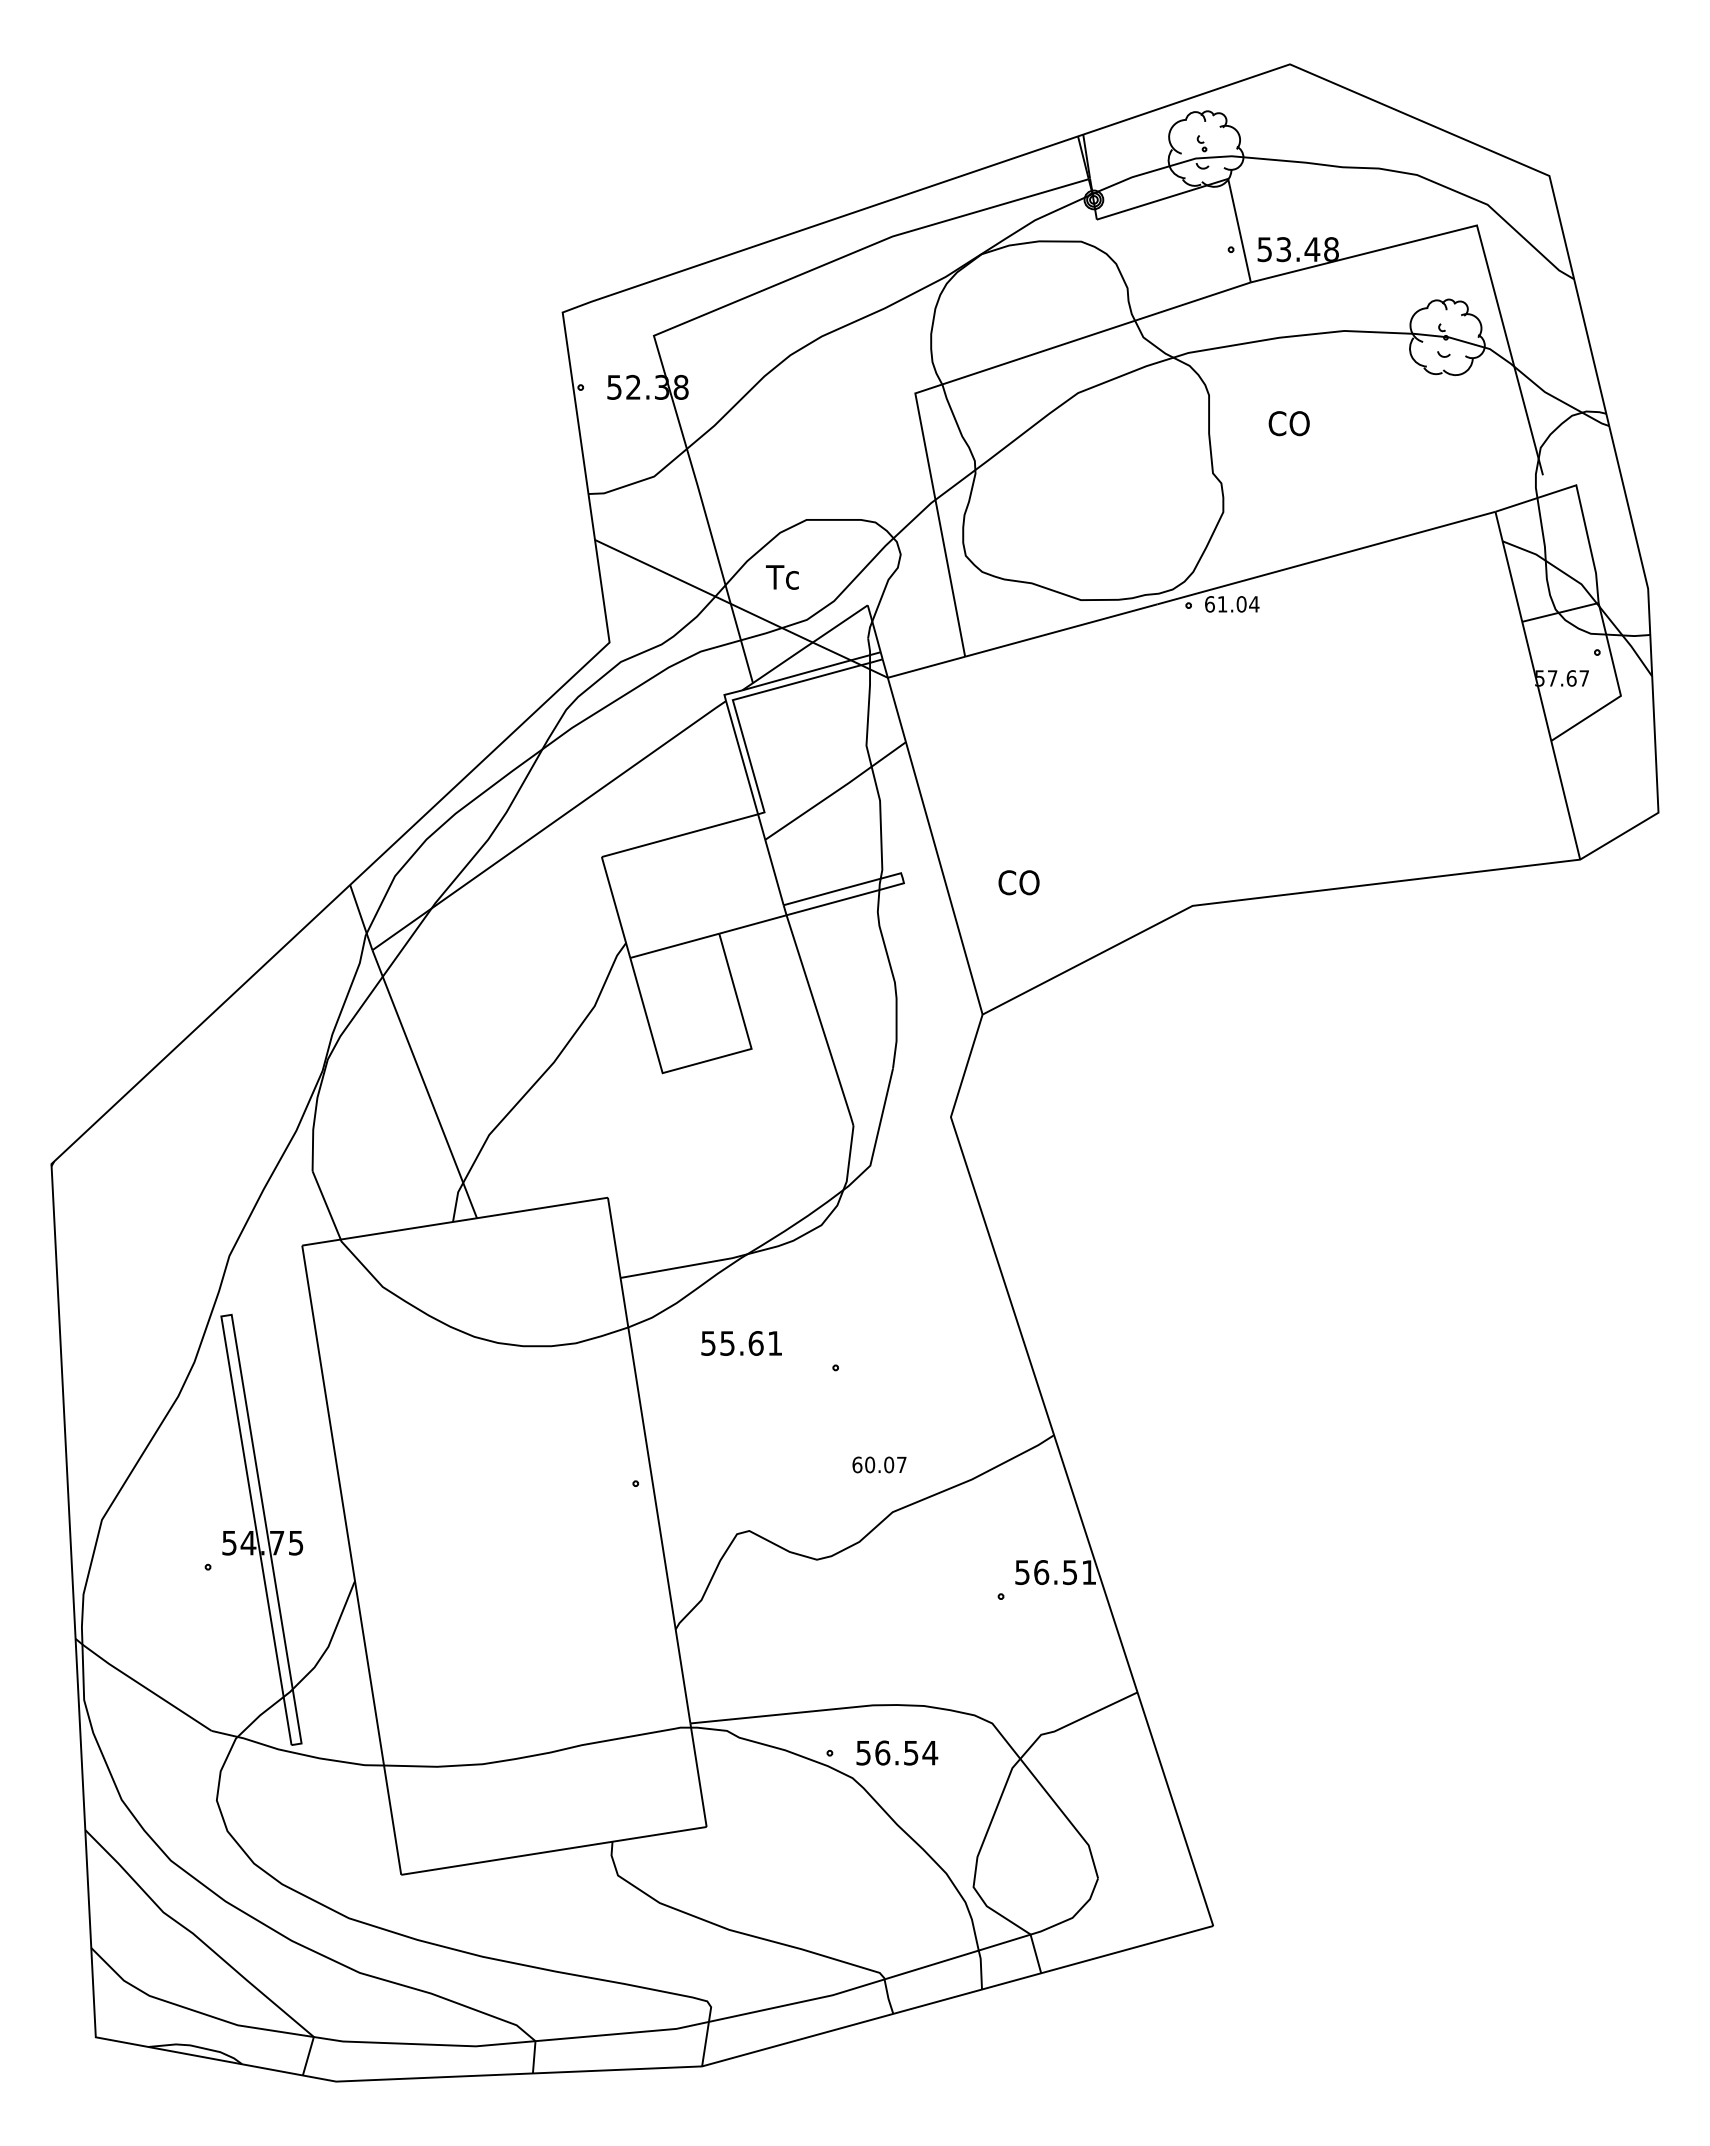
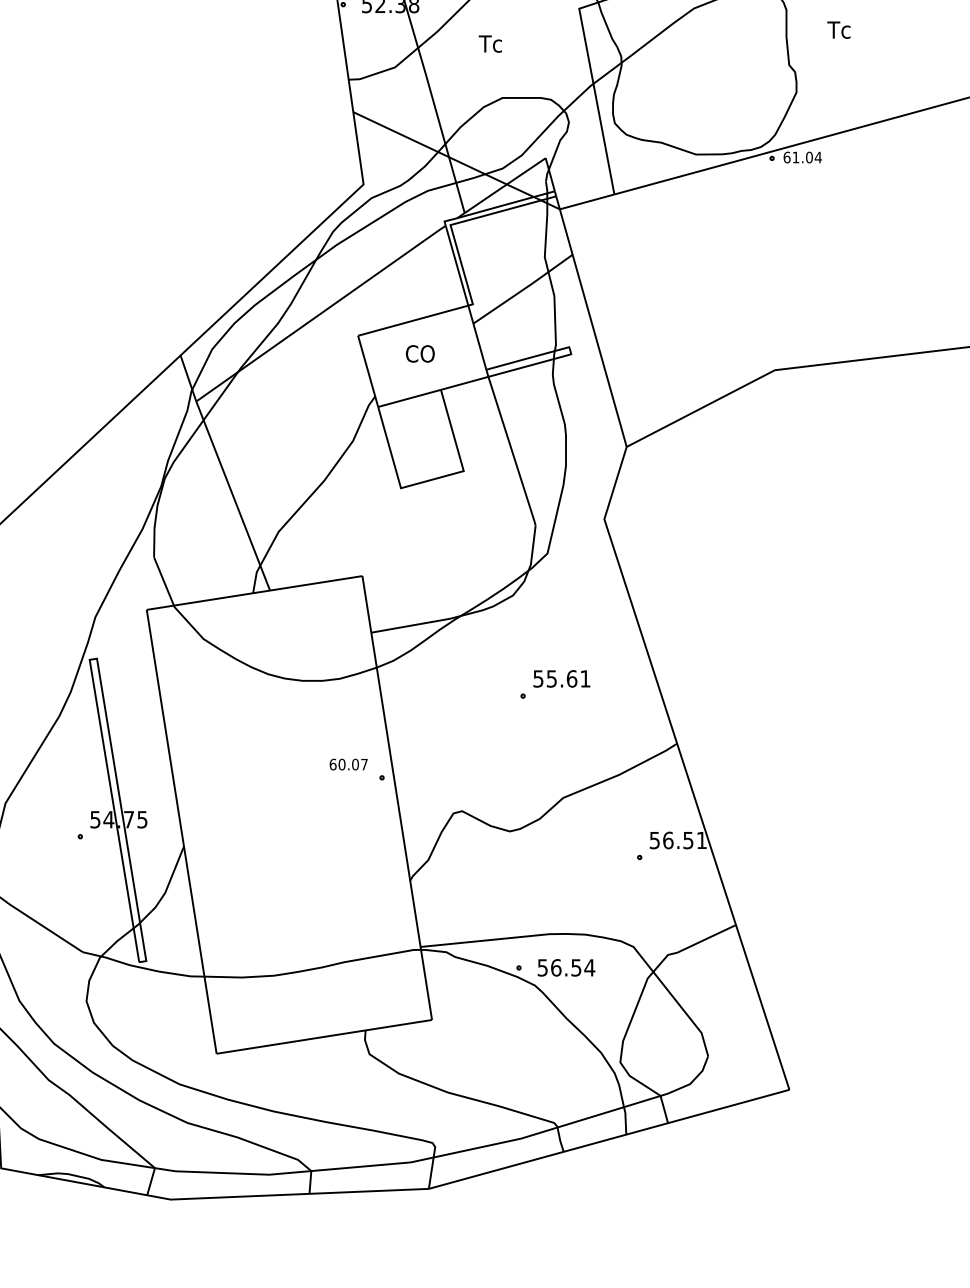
text: (1288, 423) -> (842, 29), CO -> Tc
text: (782, 577) -> (490, 44), moved
text: (1018, 882) -> (419, 353), moved
text: (741, 1343) -> (561, 678), moved
text: (879, 1464) -> (348, 764), moved

